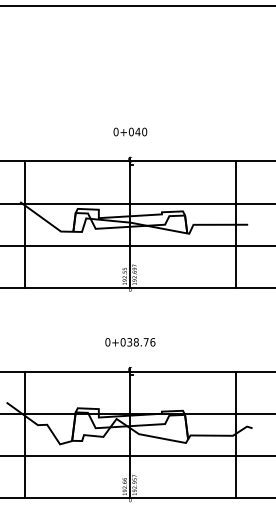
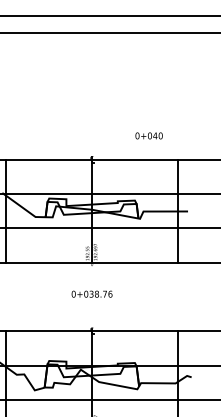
text: (130, 131) -> (149, 135), moved
text: (130, 342) -> (92, 294), moved

